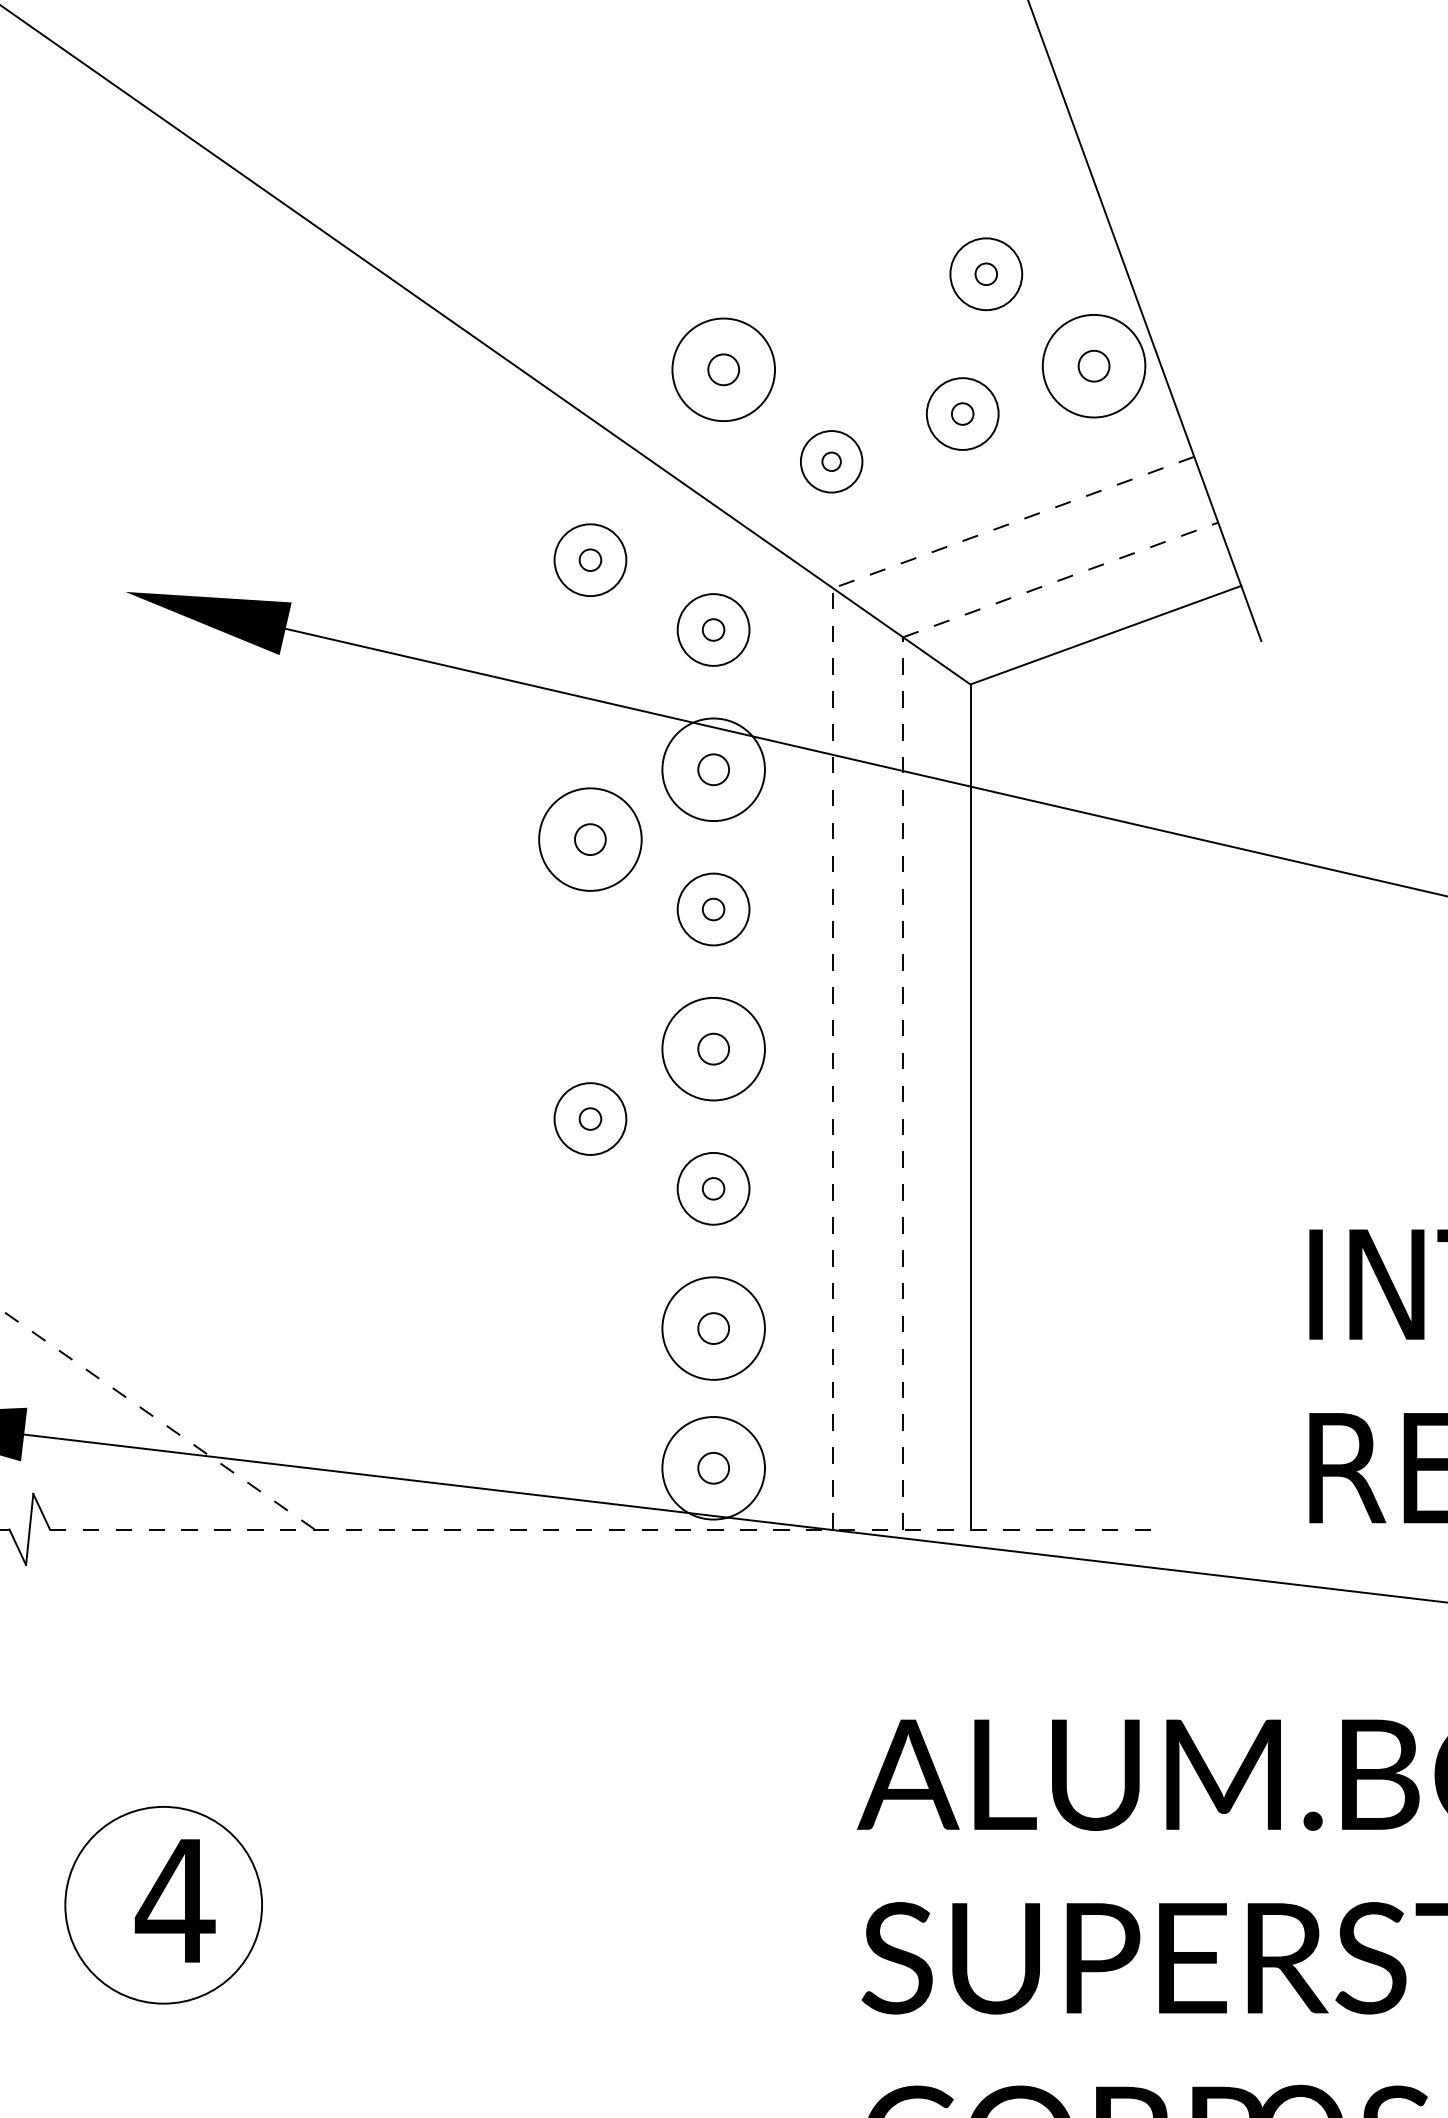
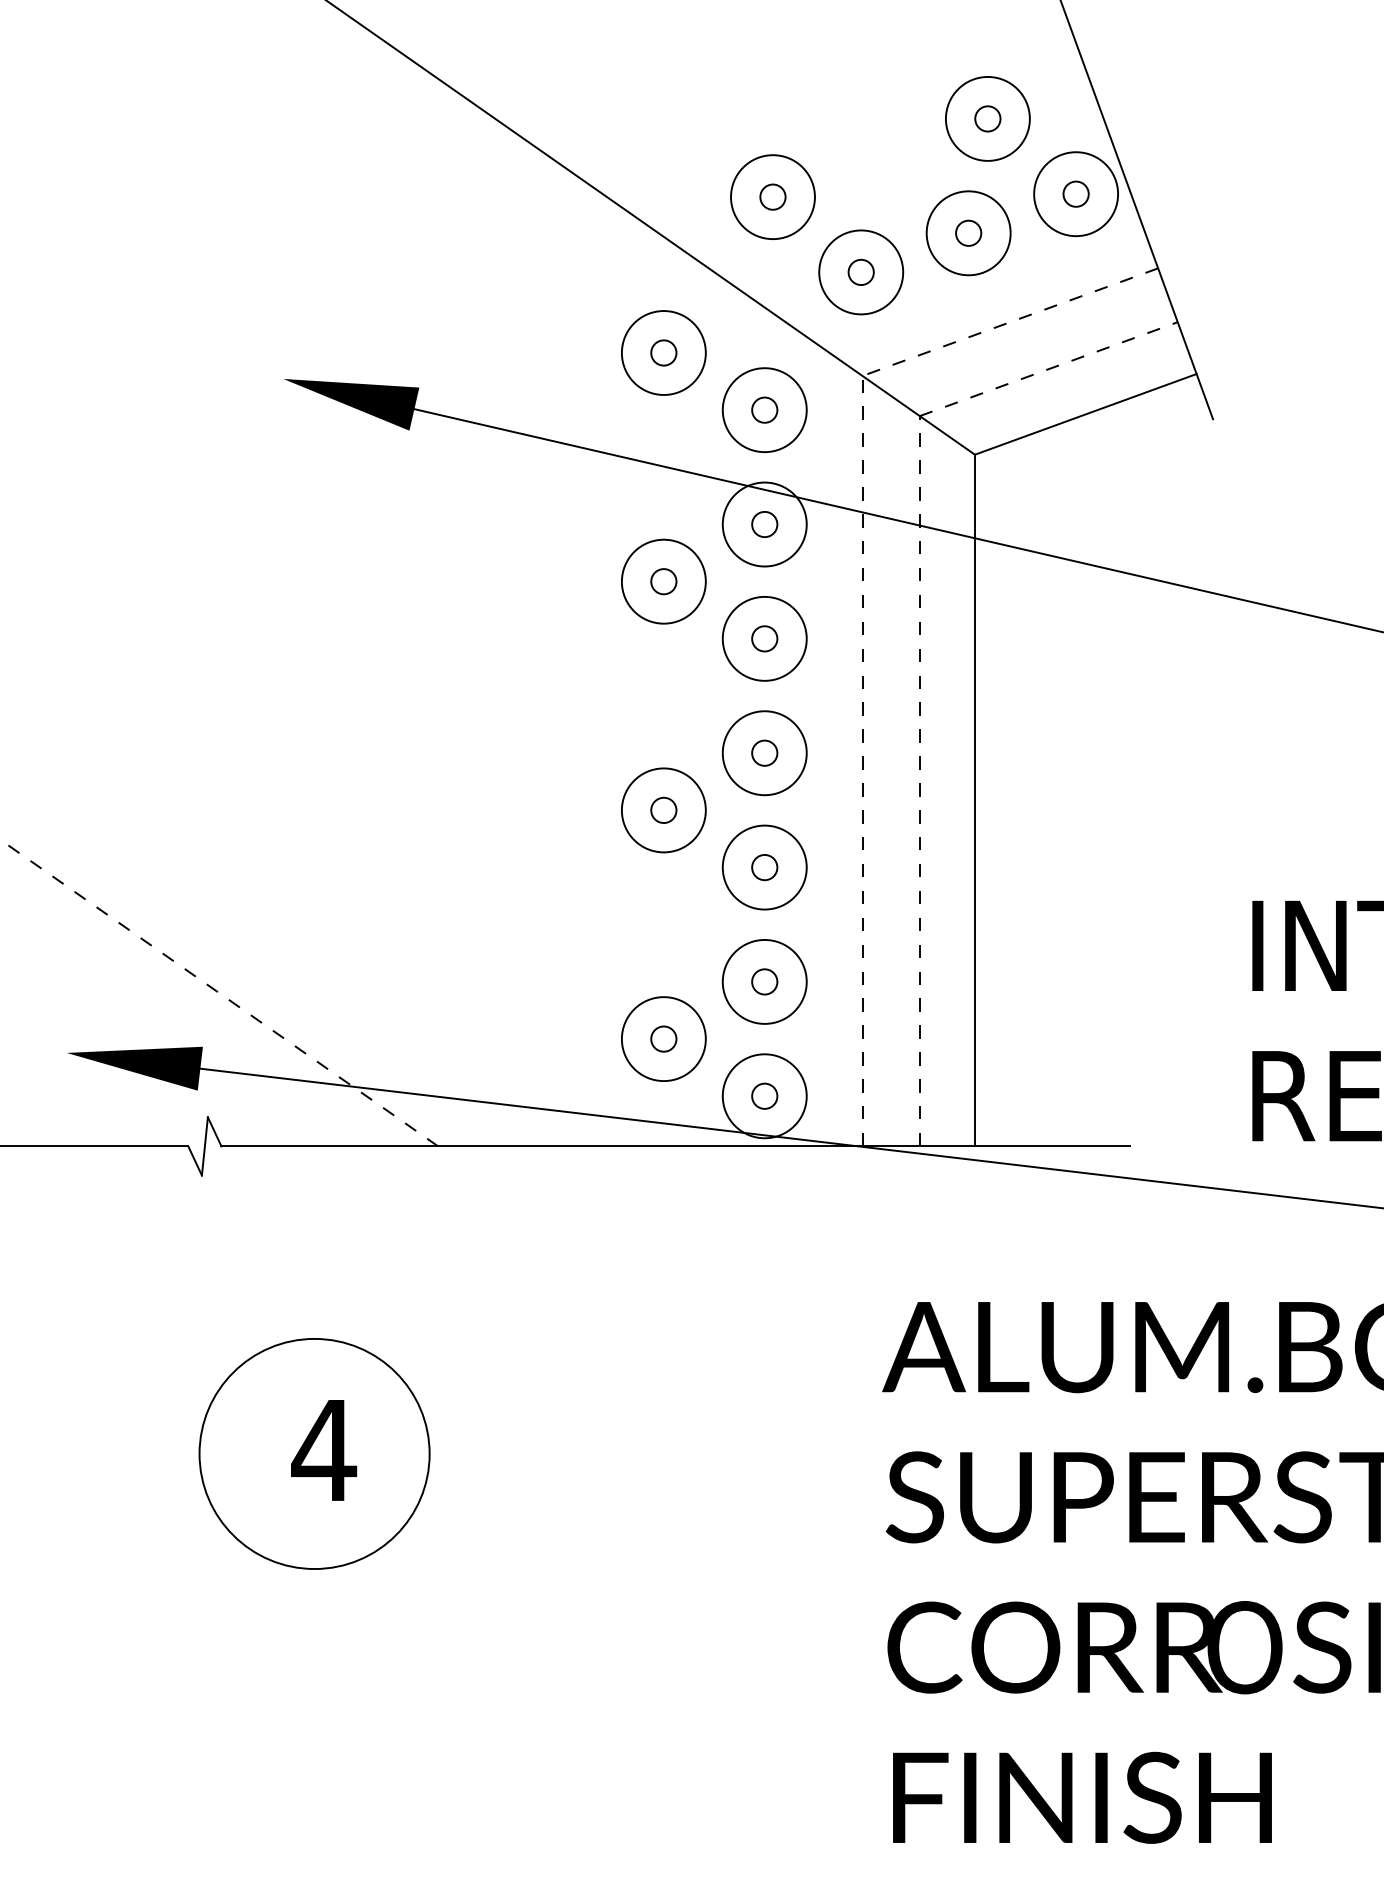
part: (985, 273) -> (987, 118), size x1.43
part: (962, 414) -> (968, 233), size x1.43
part: (831, 461) -> (861, 272), size x1.67
part: (589, 559) -> (663, 352), size x1.43
part: (713, 629) -> (764, 409), size x1.43
part: (713, 909) -> (764, 638), size x1.43
part: (589, 1119) -> (663, 810), size x1.43
part: (713, 1188) -> (764, 867), size x1.43
part: (589, 1397) -> (663, 1038), added
line: (605, 1529) -> (676, 1146), dashed -> solid
circle: (163, 1904) -> (314, 1453), size x1.43

